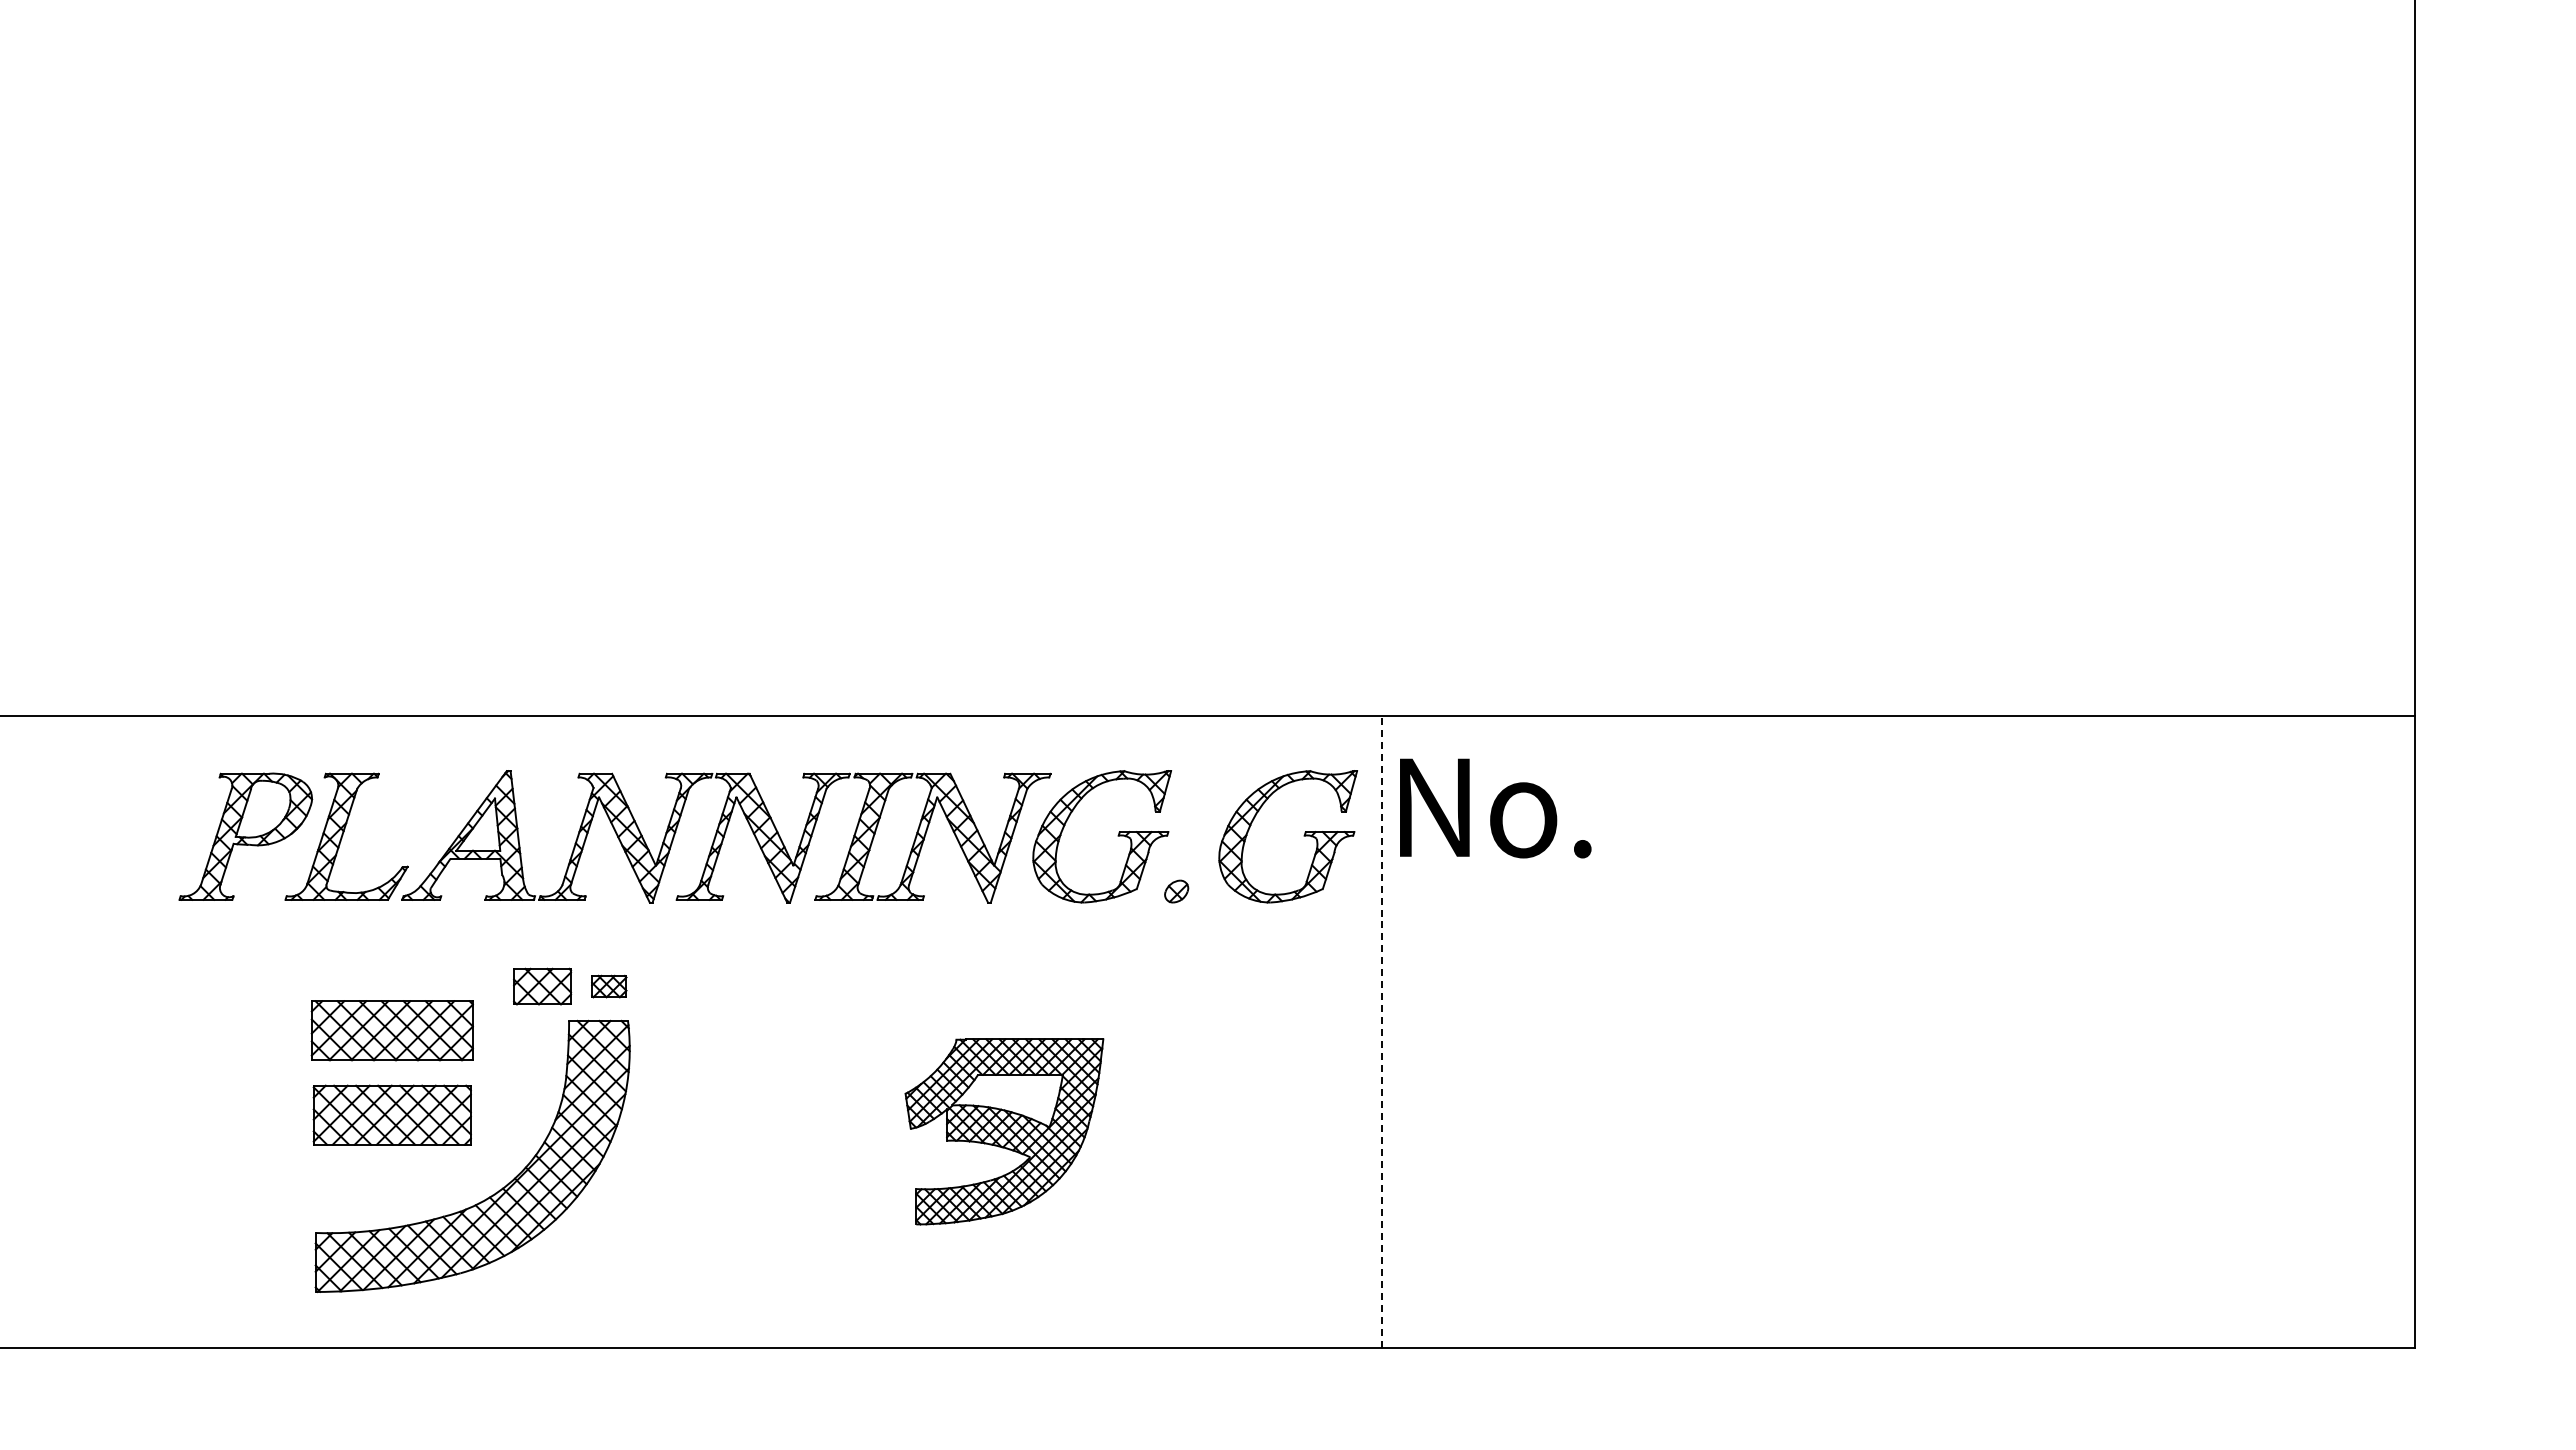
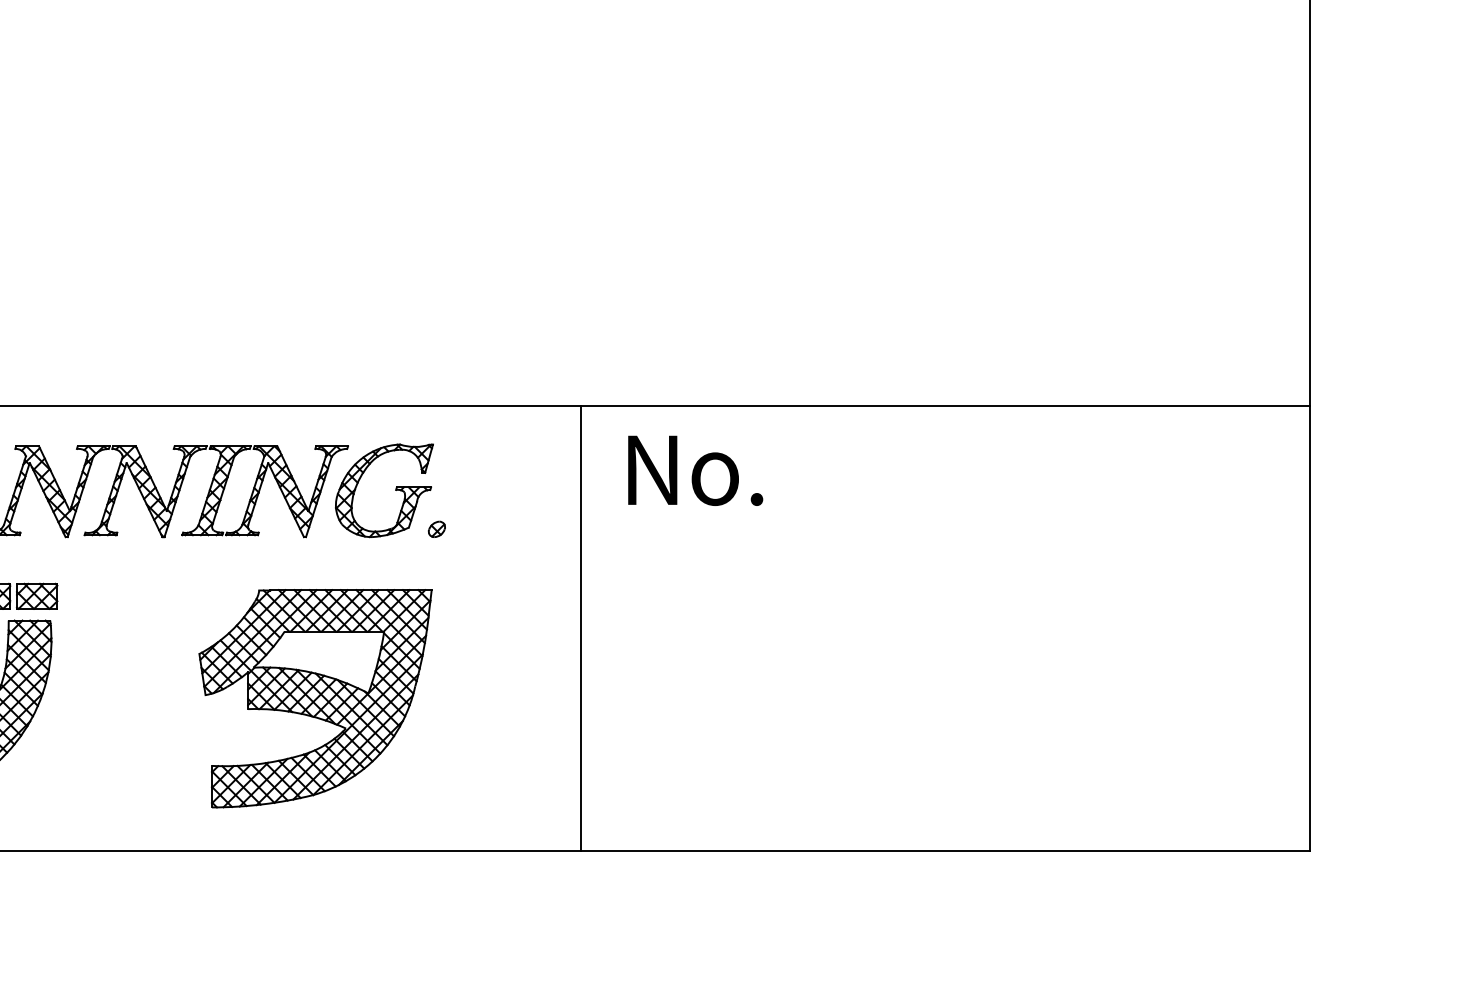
text: (1495, 808) -> (695, 470), moved
part: (1303, 836) -> (526, 490), removed
part: (608, 986) -> (36, 596), size x1.67
line: (1381, 1032) -> (581, 628), dashed -> solid
part: (1004, 1131) -> (315, 698), size x1.67

